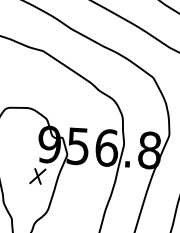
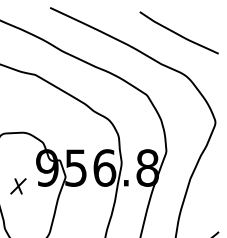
part: (37, 176) -> (18, 186), moved

